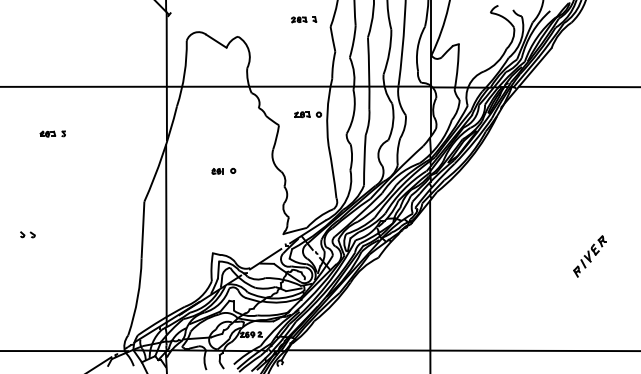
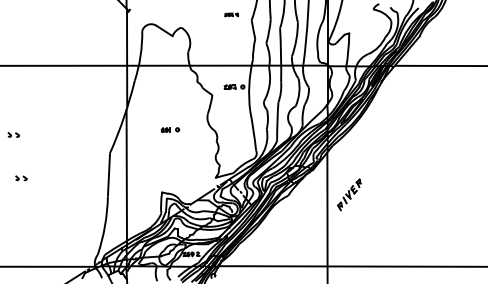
part: (304, 19) -> (231, 14), size x0.7
part: (52, 133) -> (40, 101), removed
part: (17, 177) -> (13, 134), added
part: (589, 256) -> (349, 194), moved

